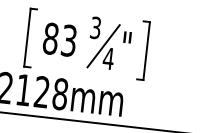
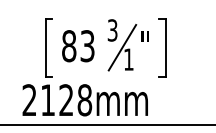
text: (108, 58) -> (128, 59), 4 -> 1

